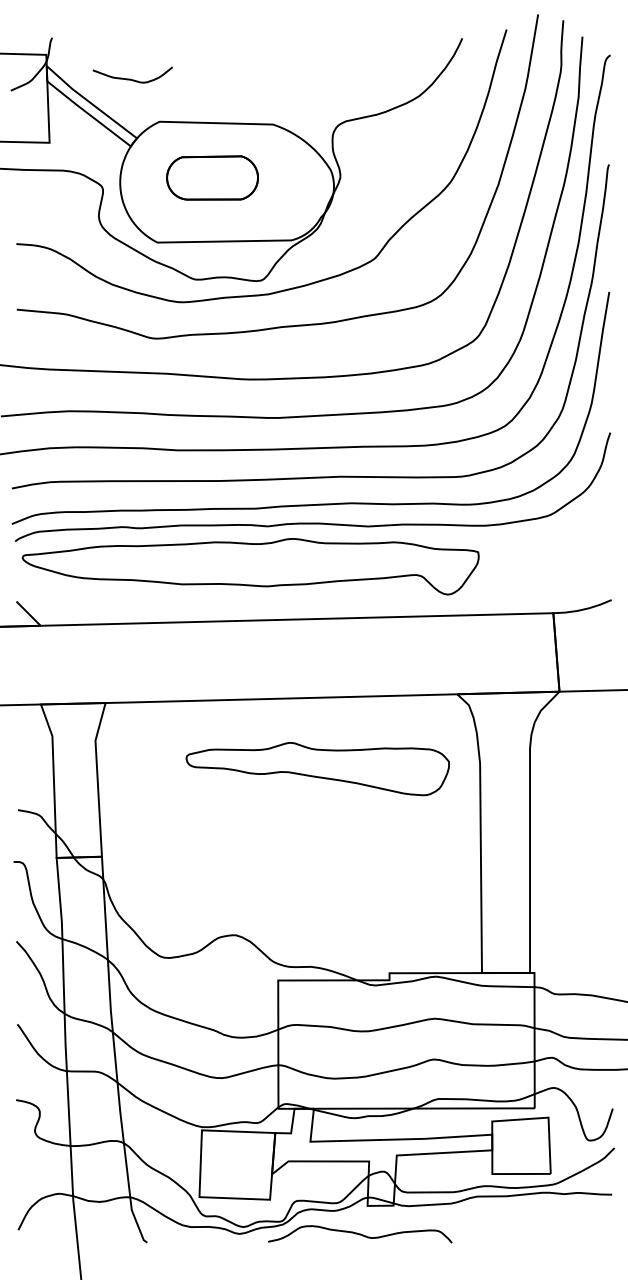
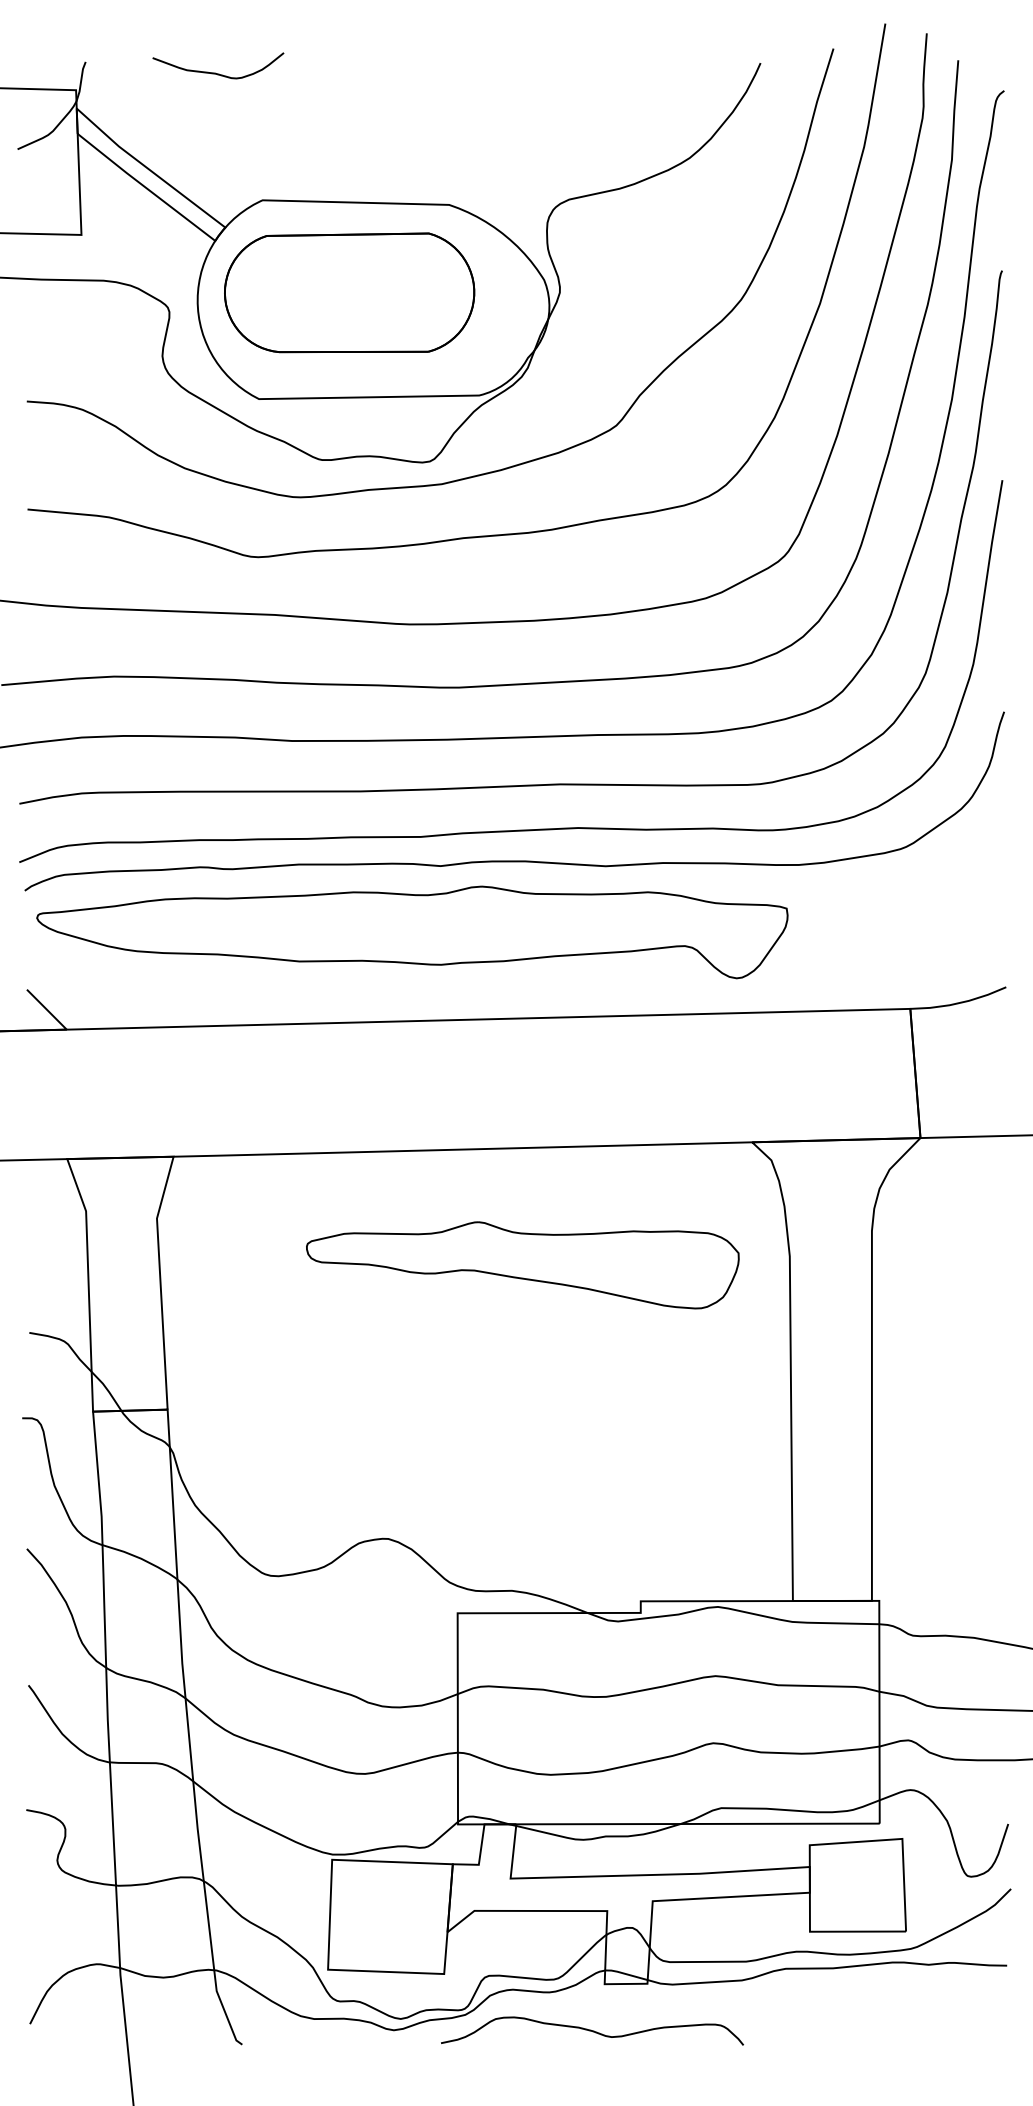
curve: (130, 78) -> (214, 71), moved
part: (212, 177) -> (349, 292), size x1.67

